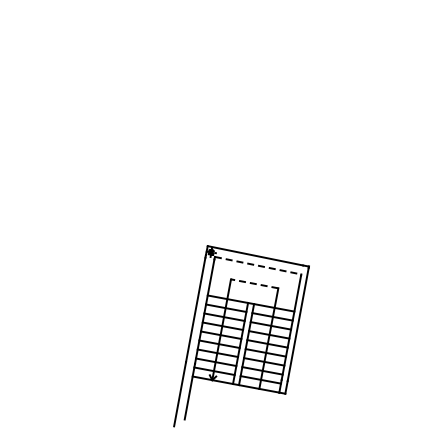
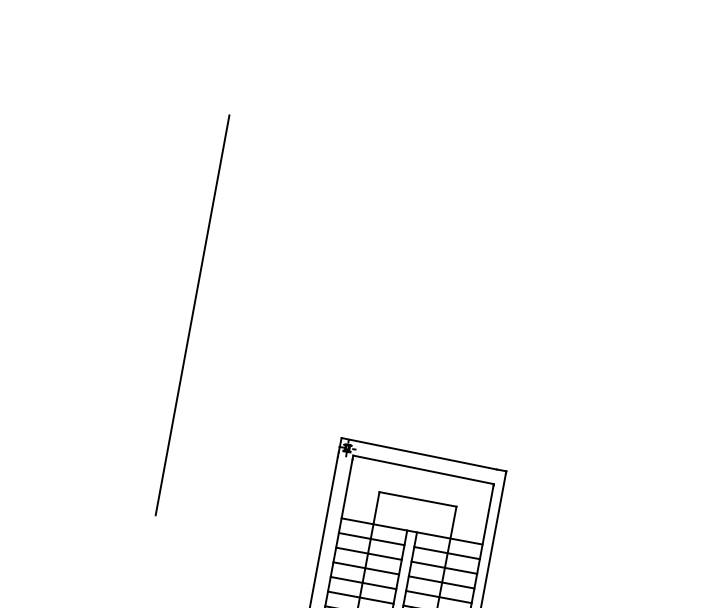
line: (115, 170) -> (191, 314), added
line: (258, 265) -> (424, 469), dashed -> solid
line: (254, 283) -> (417, 498), dashed -> solid

